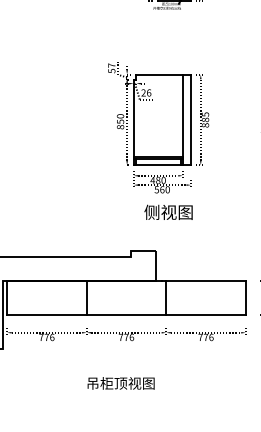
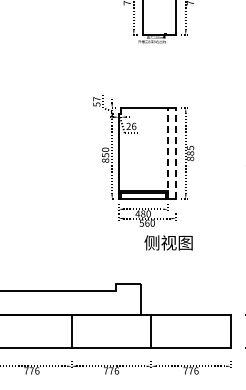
line: (182, 119) -> (167, 153), solid -> dashed
line: (191, 119) -> (176, 153), solid -> dashed
text: (168, 211) -> (168, 242), moved

